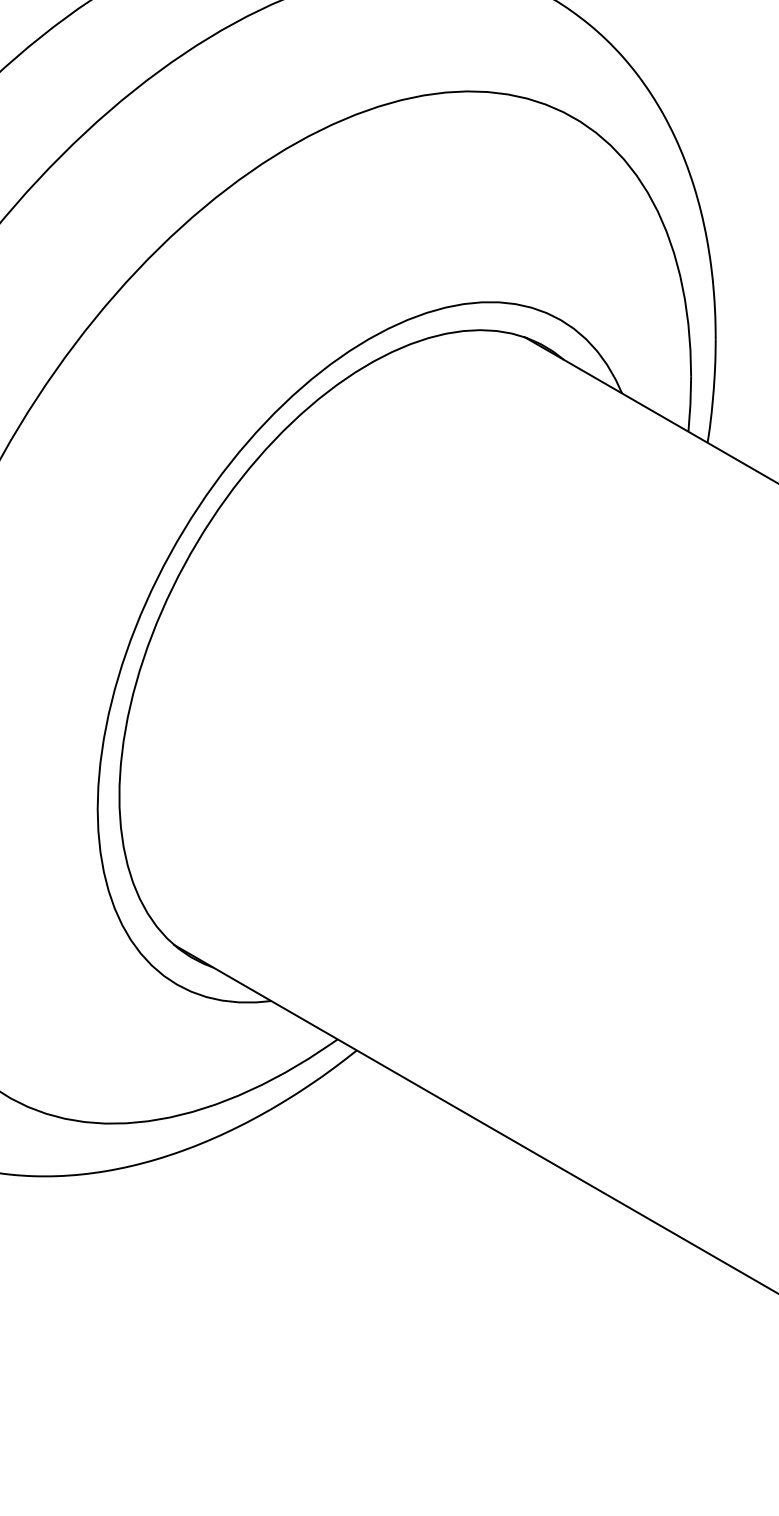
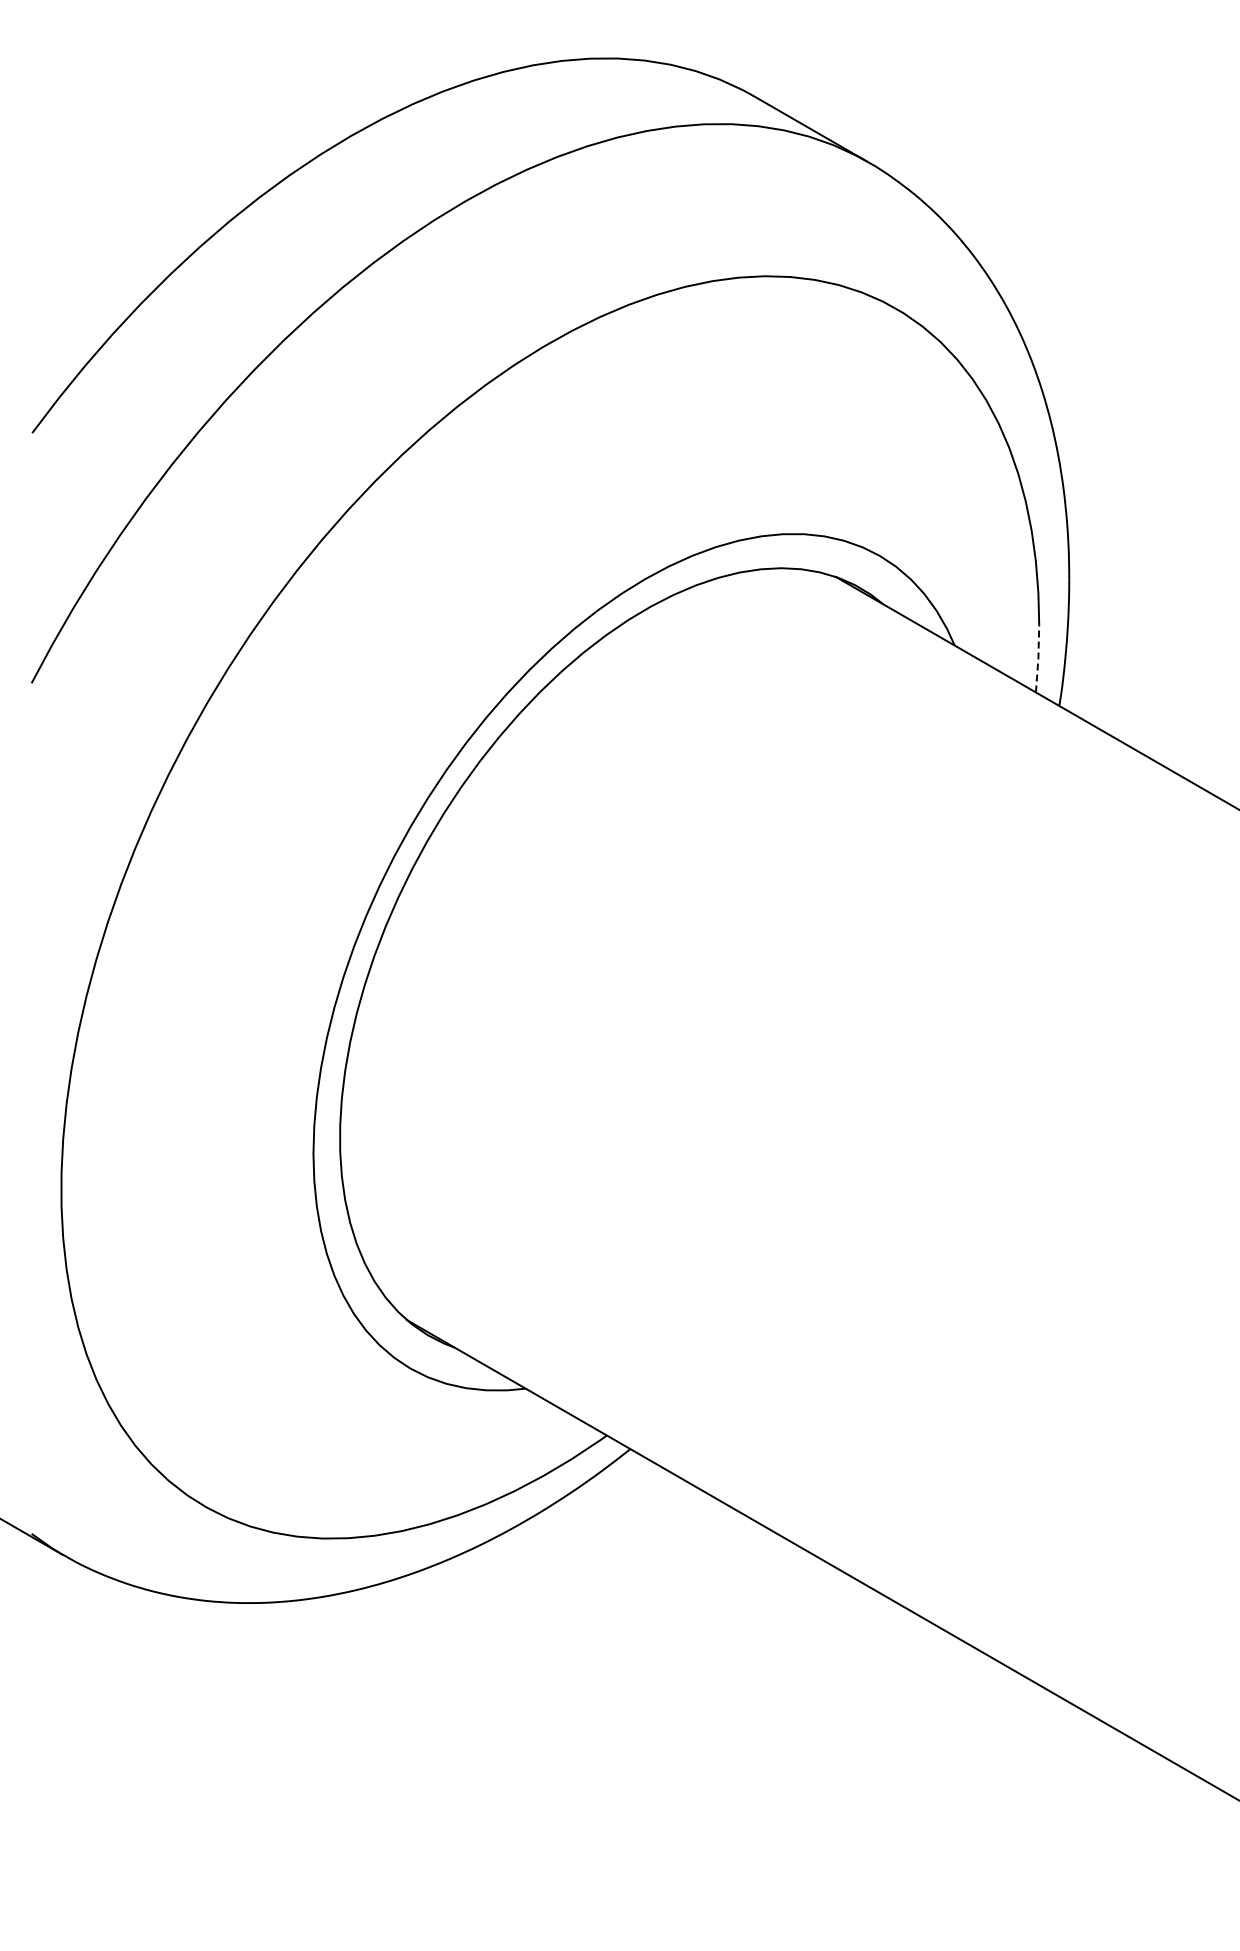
line: (690, 403) -> (1038, 658), solid -> dashed

